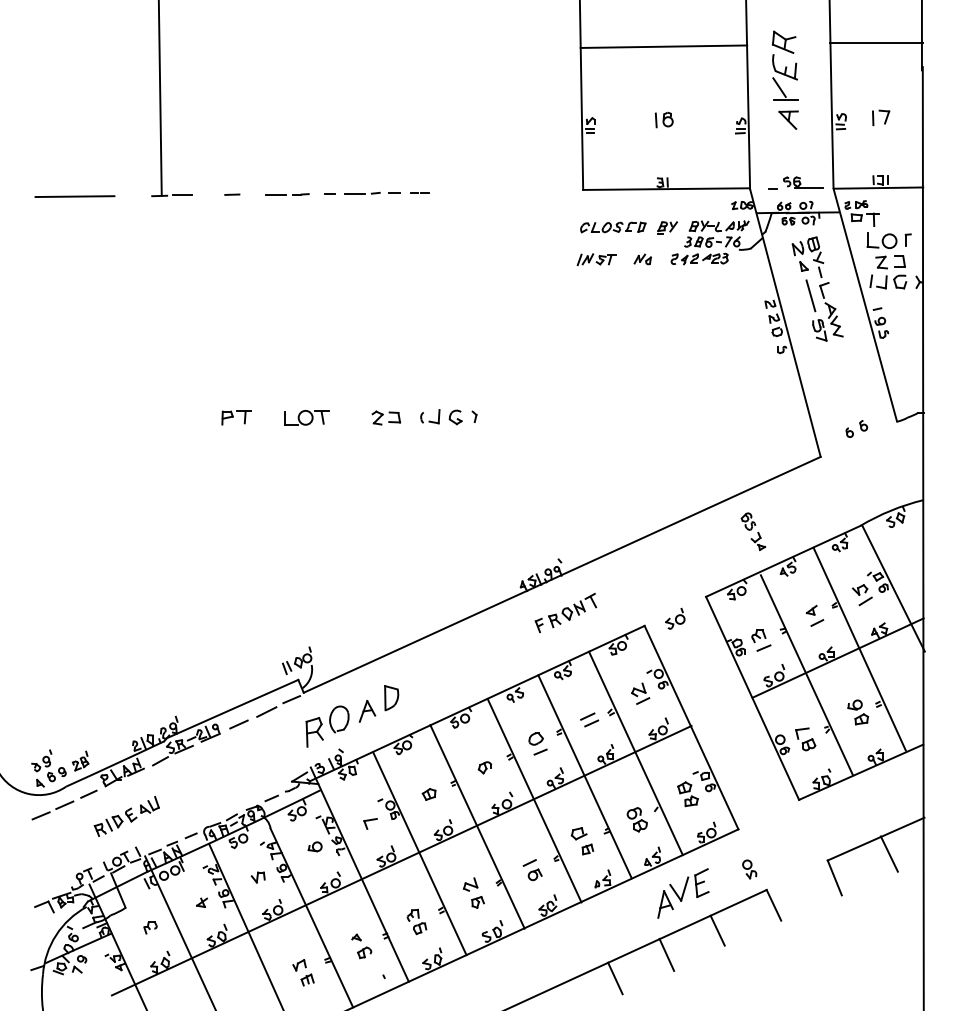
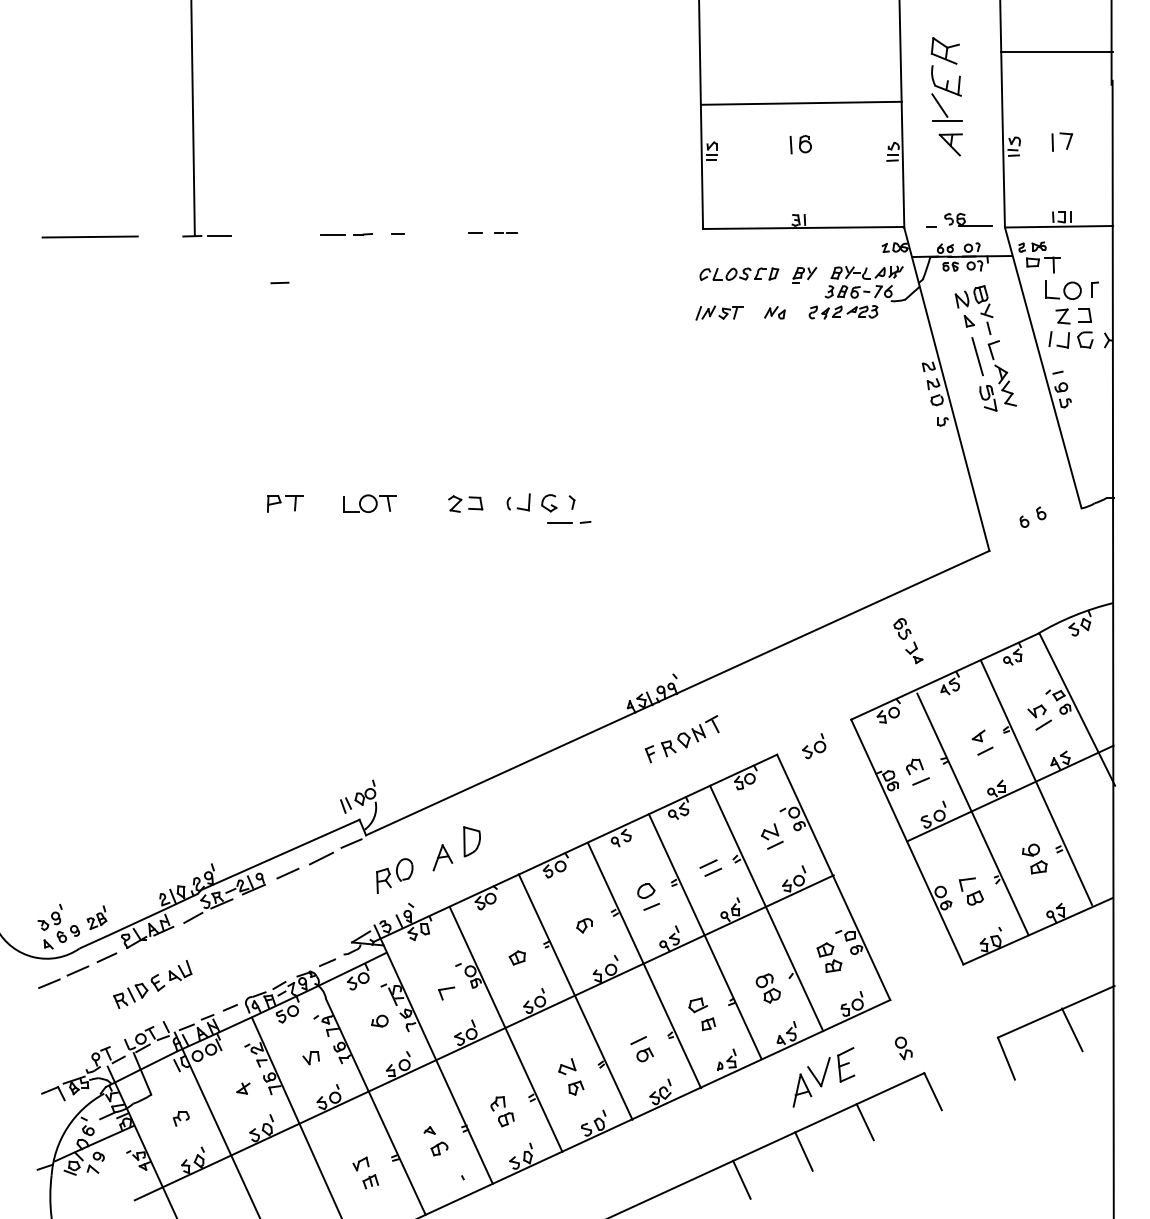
line: (663, 46) -> (801, 103), moved
line: (362, 193) -> (569, 522), moved
line: (232, 194) -> (280, 282), moved
part: (327, 726) -> (394, 876), size x0.7

